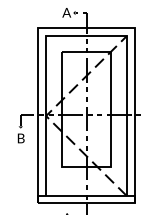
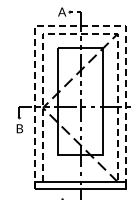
line: (87, 27) -> (81, 25), solid -> dashed
line: (86, 35) -> (80, 33), solid -> dashed

